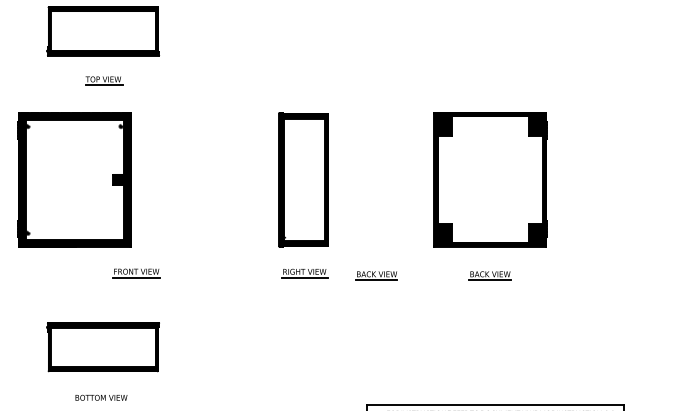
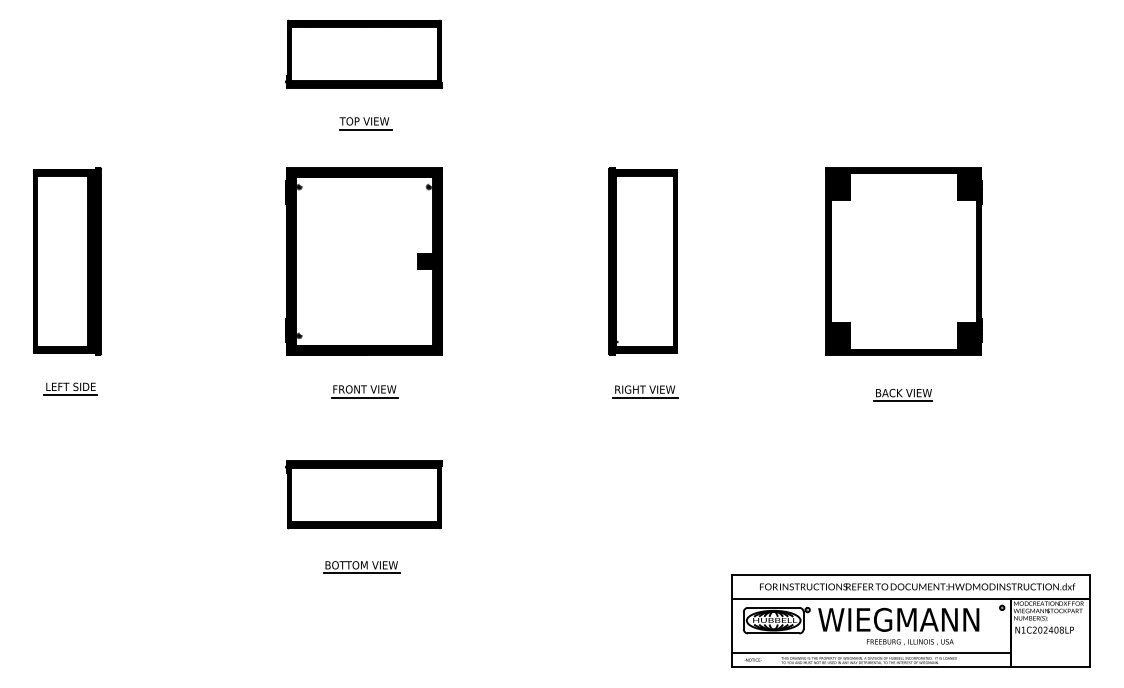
part: (74, 179) -> (363, 261), moved
part: (136, 273) -> (364, 391), moved
part: (376, 275) -> (744, 394), removed
line: (101, 403) -> (361, 573), added

